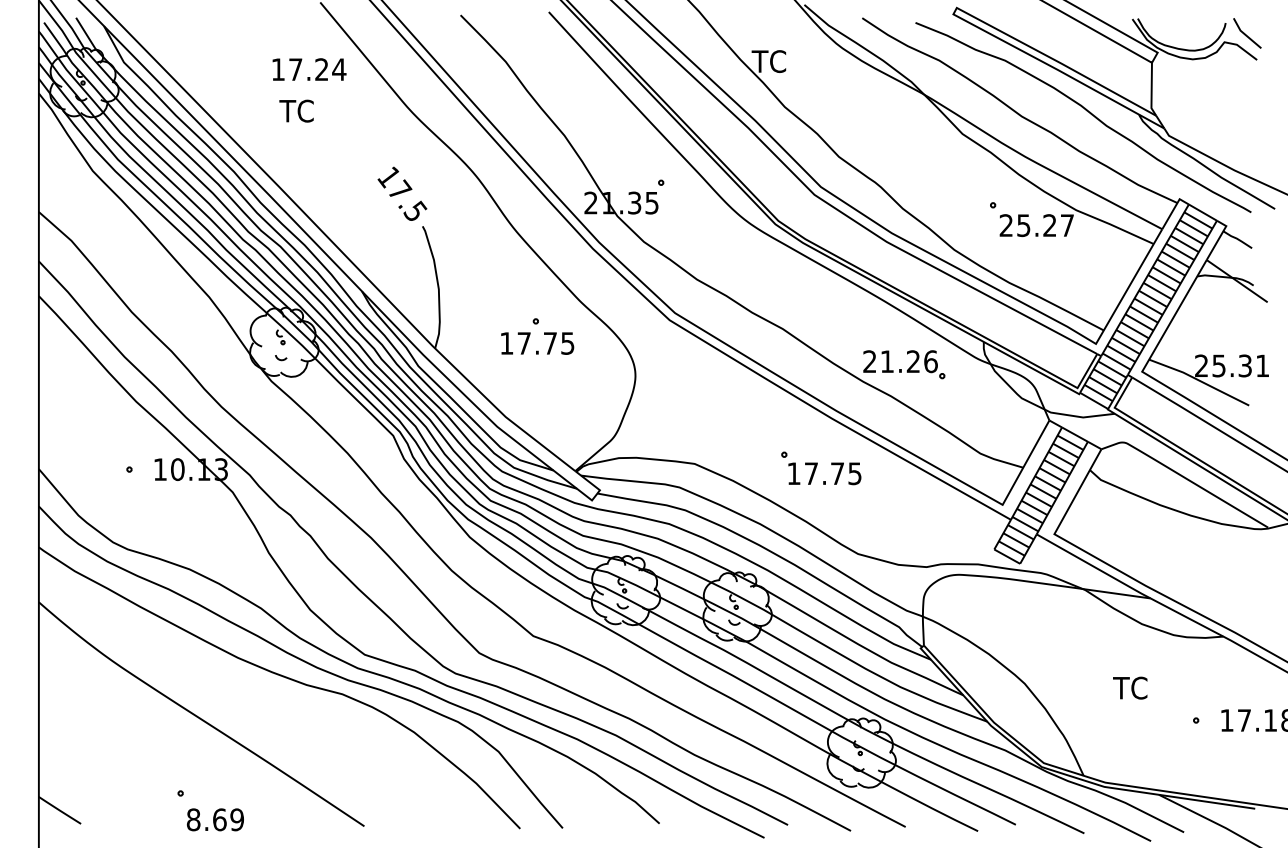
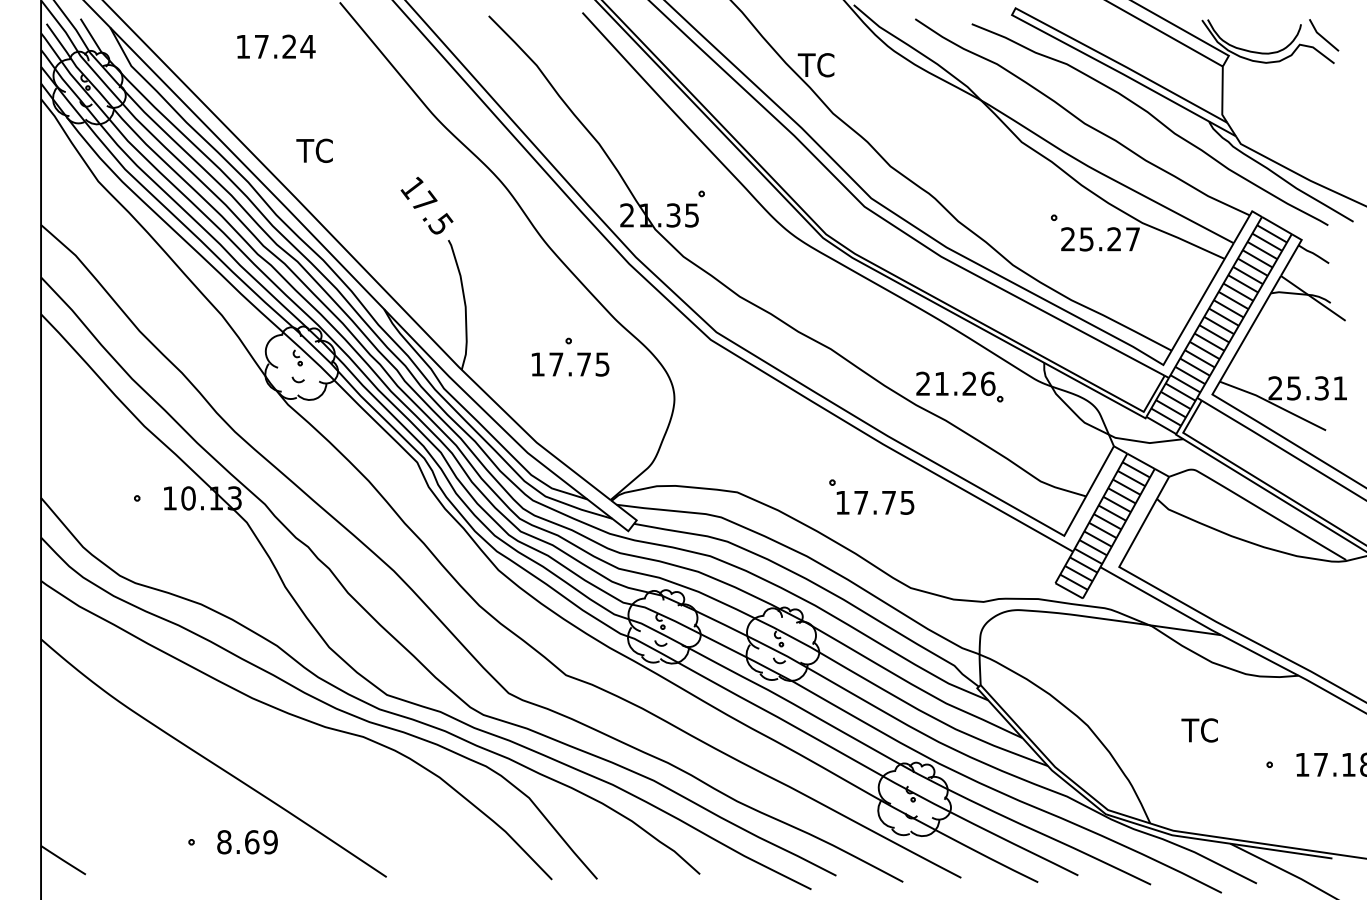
text: (309, 69) -> (276, 46), moved
text: (296, 110) -> (314, 150), moved
text: (215, 820) -> (247, 842), moved

